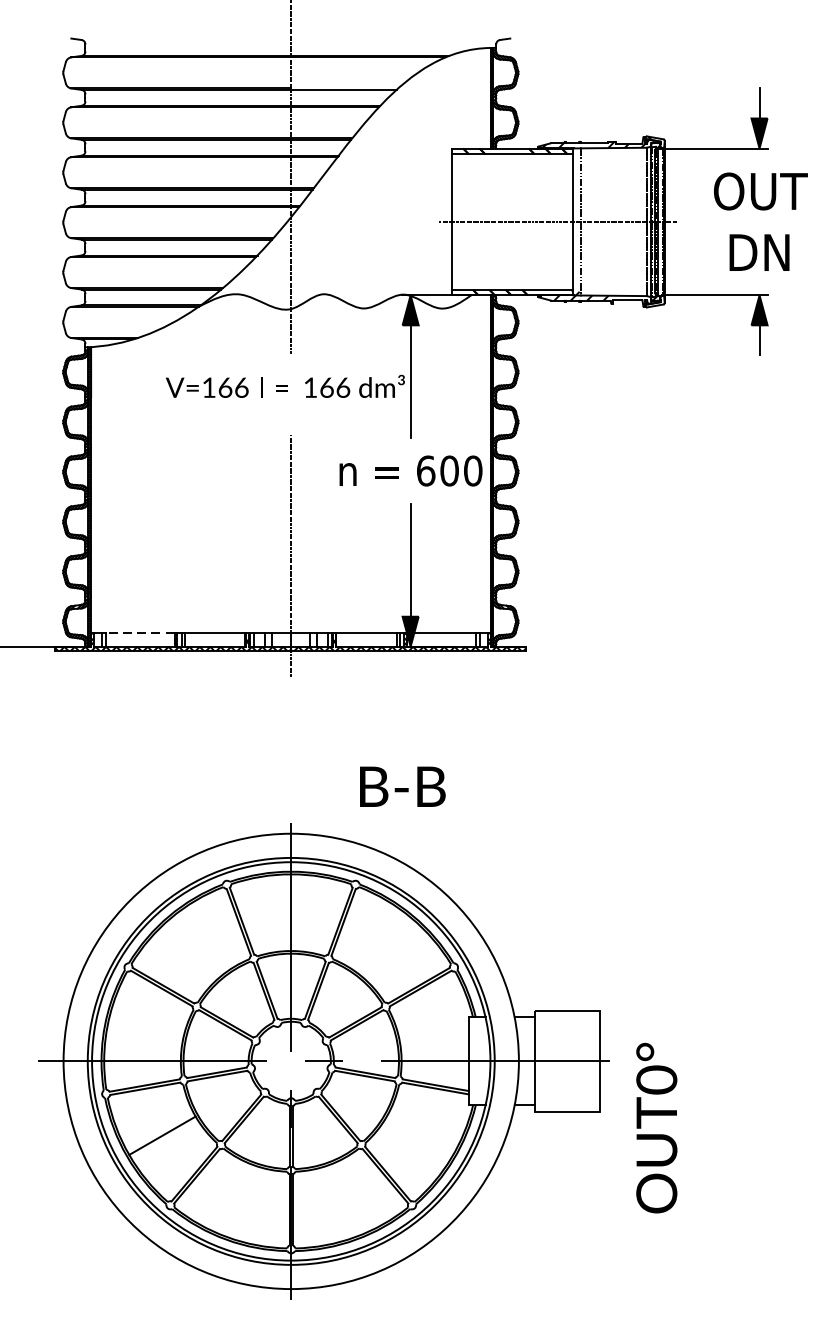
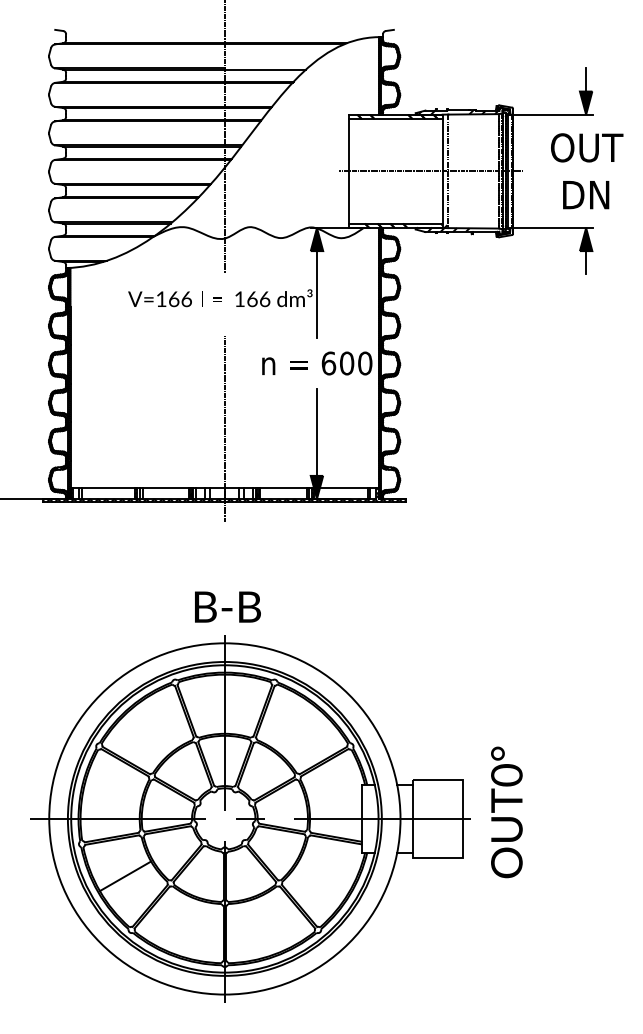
line: (140, 633) -> (108, 488), dashed -> solid
text: (402, 786) -> (227, 606), moved
text: (656, 1128) -> (506, 812), moved

